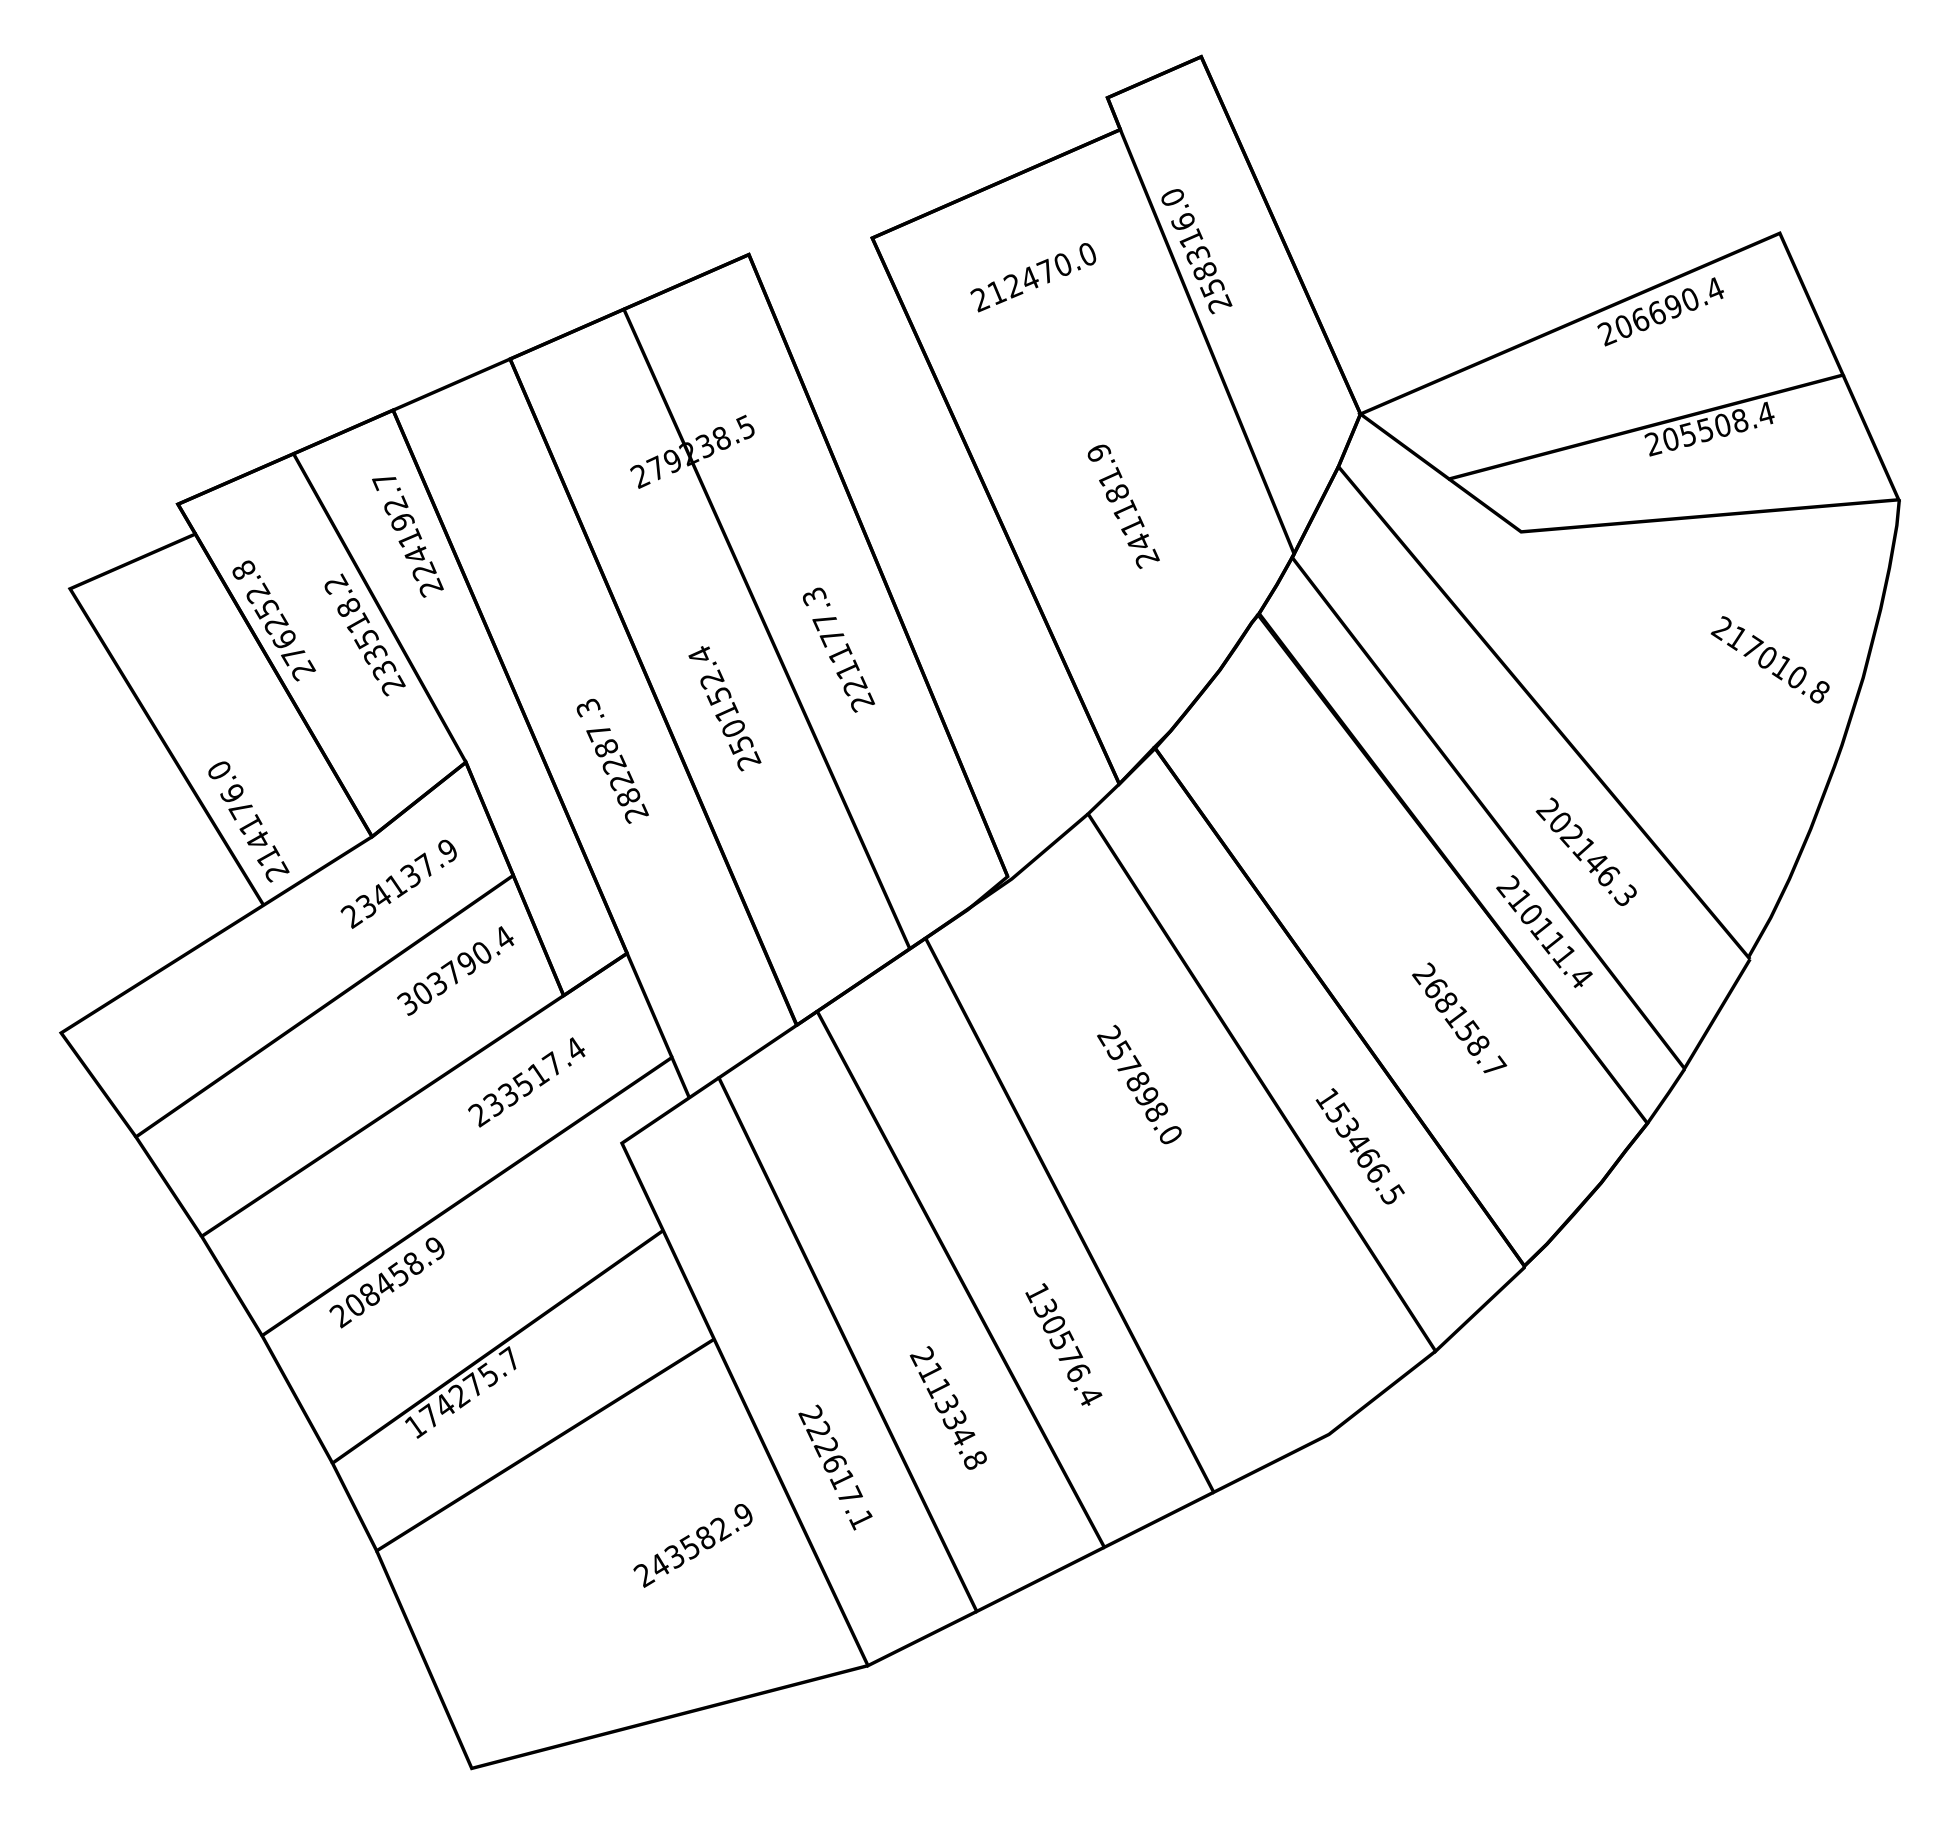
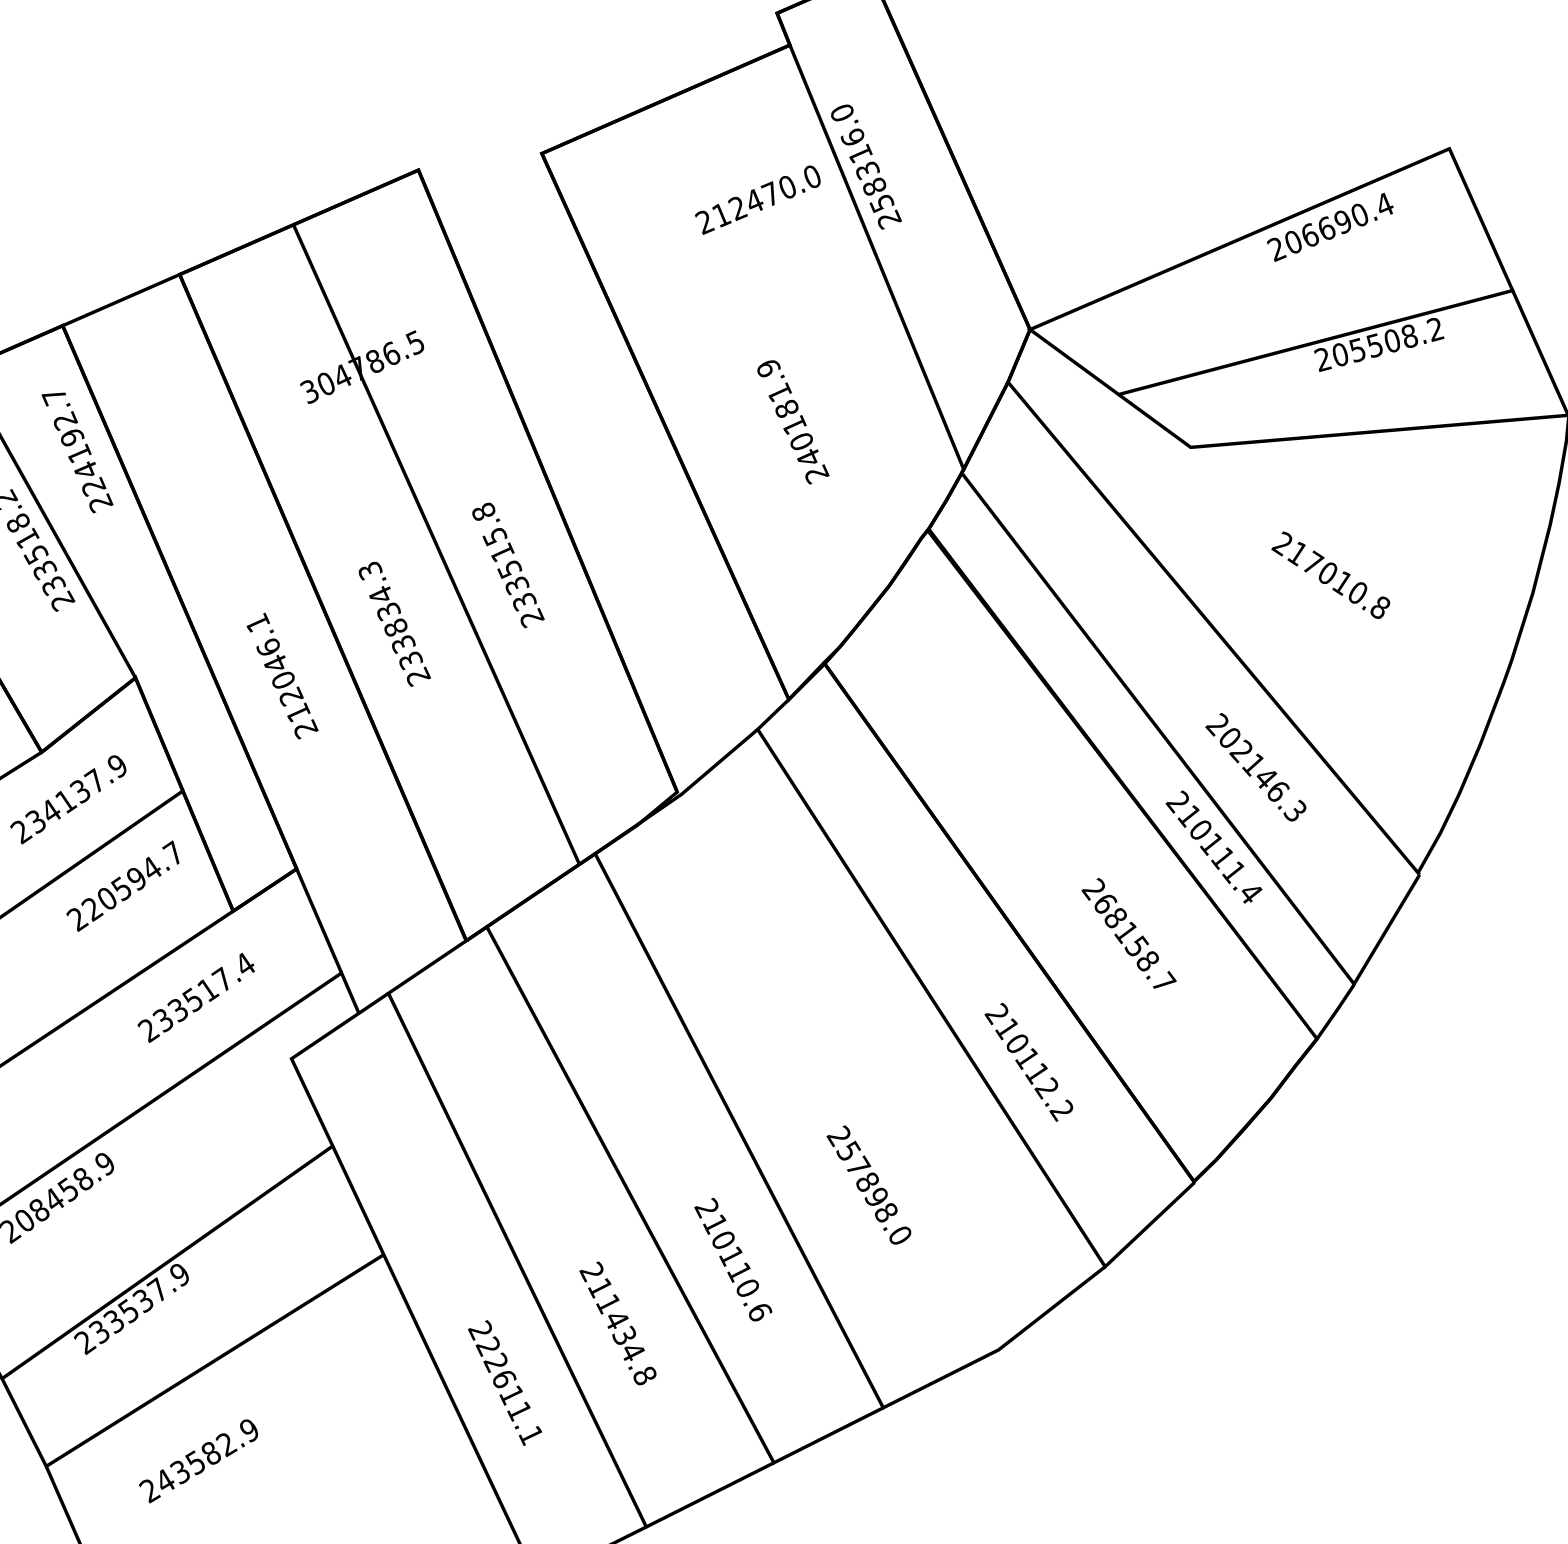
text: (1033, 277) -> (758, 200), moved
text: (1765, 413) -> (1435, 329), 205508.4 -> 205508.2
text: (680, 457) -> (350, 373), 279238.5 -> 304786.5
text: (1132, 525) -> (802, 441), 241181.9 -> 240181.9
text: (834, 641) -> (504, 557), 221177.3 -> 233515.8
text: (1769, 659) -> (1330, 575), moved
text: (720, 700) -> (390, 616), 250152.4 -> 233834.3
text: (608, 751) -> (278, 667), 282287.3 -> 212046.1
text: (455, 970) -> (125, 886), 303790.4 -> 220594.7
text: (1139, 1084) -> (869, 1185), moved
text: (1359, 1146) -> (1029, 1062), 153466.5 -> 210112.2
text: (1063, 1343) -> (733, 1259), 130576.4 -> 210110.6
text: (461, 1392) -> (131, 1308), 174275.7 -> 233537.9
text: (946, 1403) -> (616, 1319), 211334.8 -> 211434.8
text: (849, 1495) -> (519, 1411), 222617.1 -> 222611.1
text: (692, 1545) -> (198, 1461), moved

